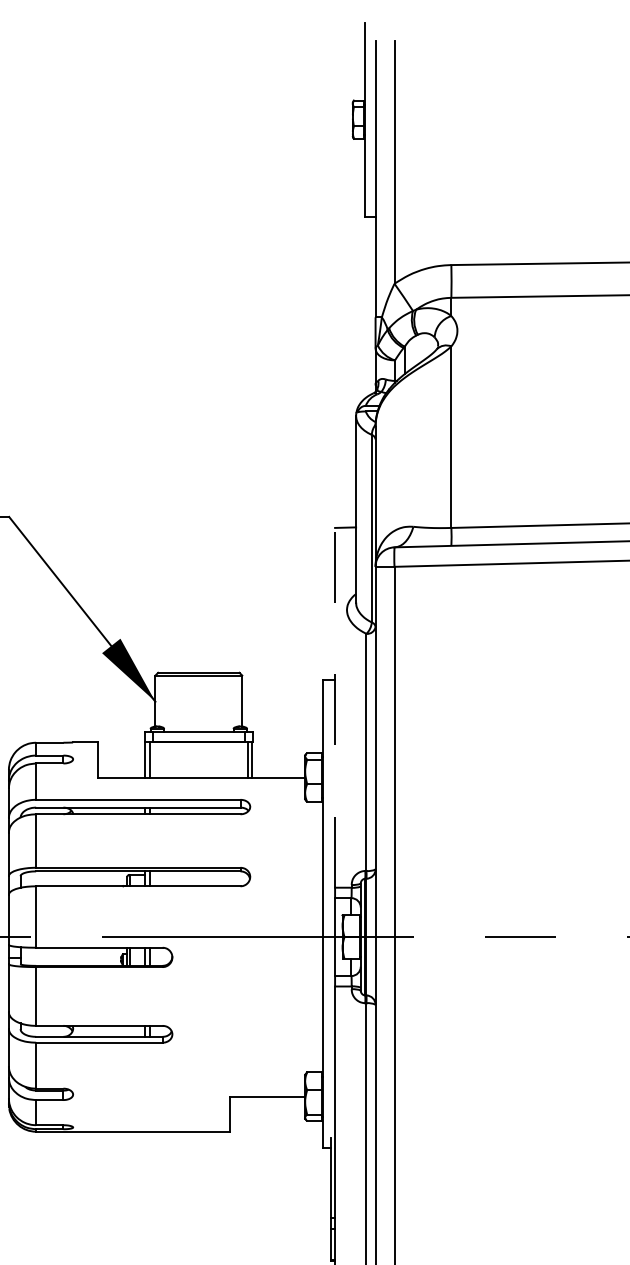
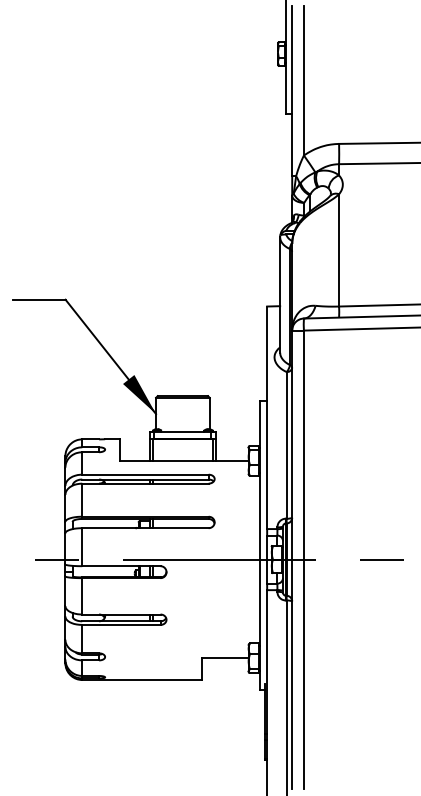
line: (335, 707) -> (267, 417), dashed -> solid

